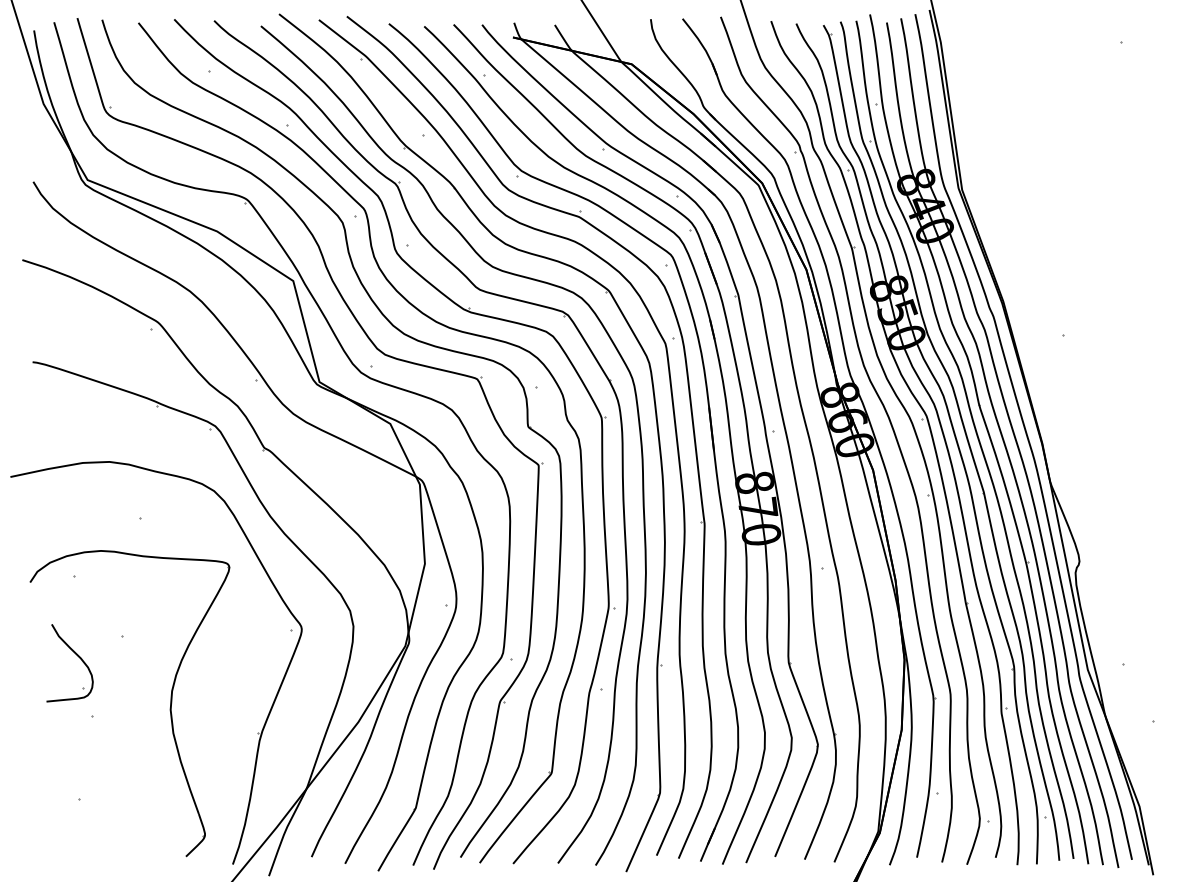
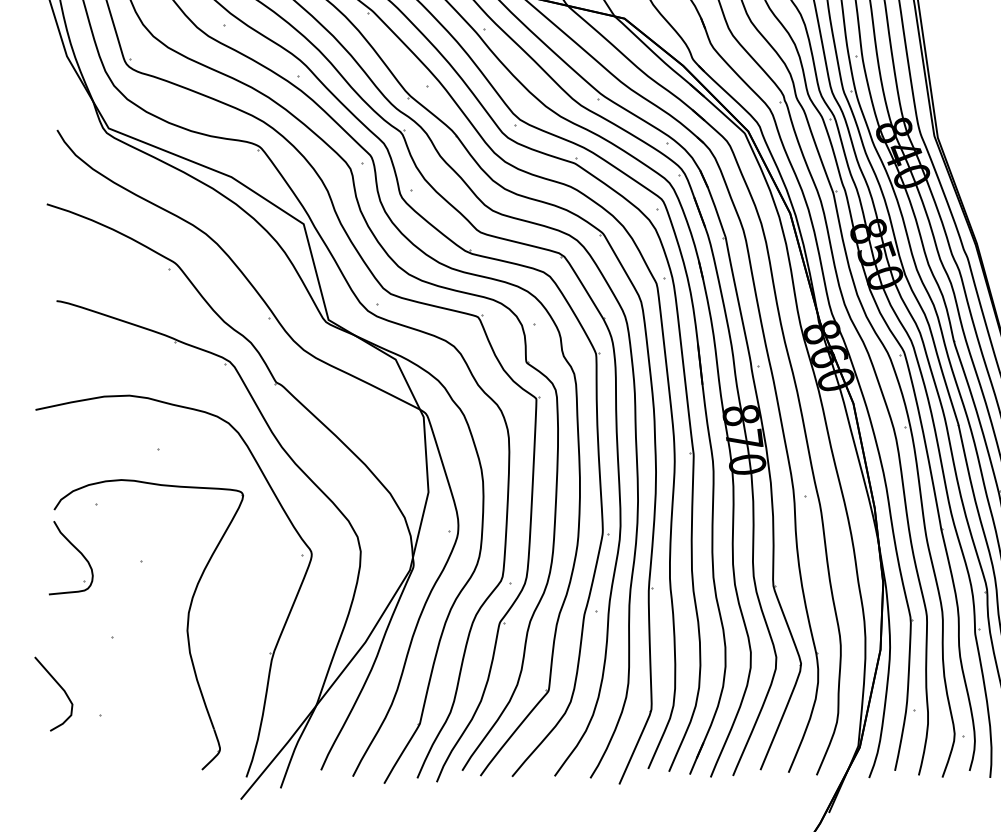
part: (76, 655) -> (77, 550), moved
curve: (38, 772) -> (62, 690), added

